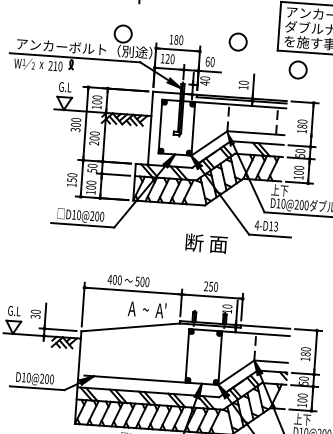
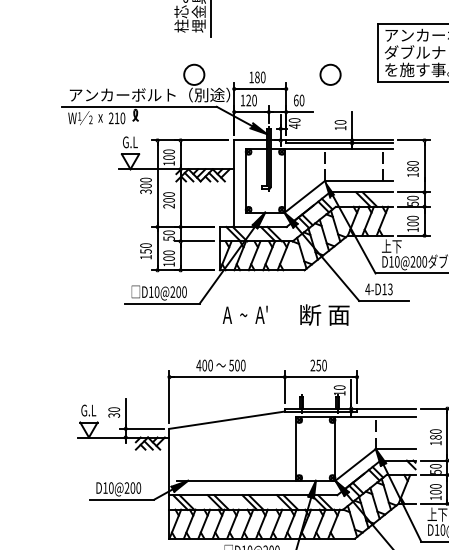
circle: (298, 69) -> (403, 102), removed
text: (206, 243) -> (324, 314), moved
text: (146, 309) -> (244, 314), moved

